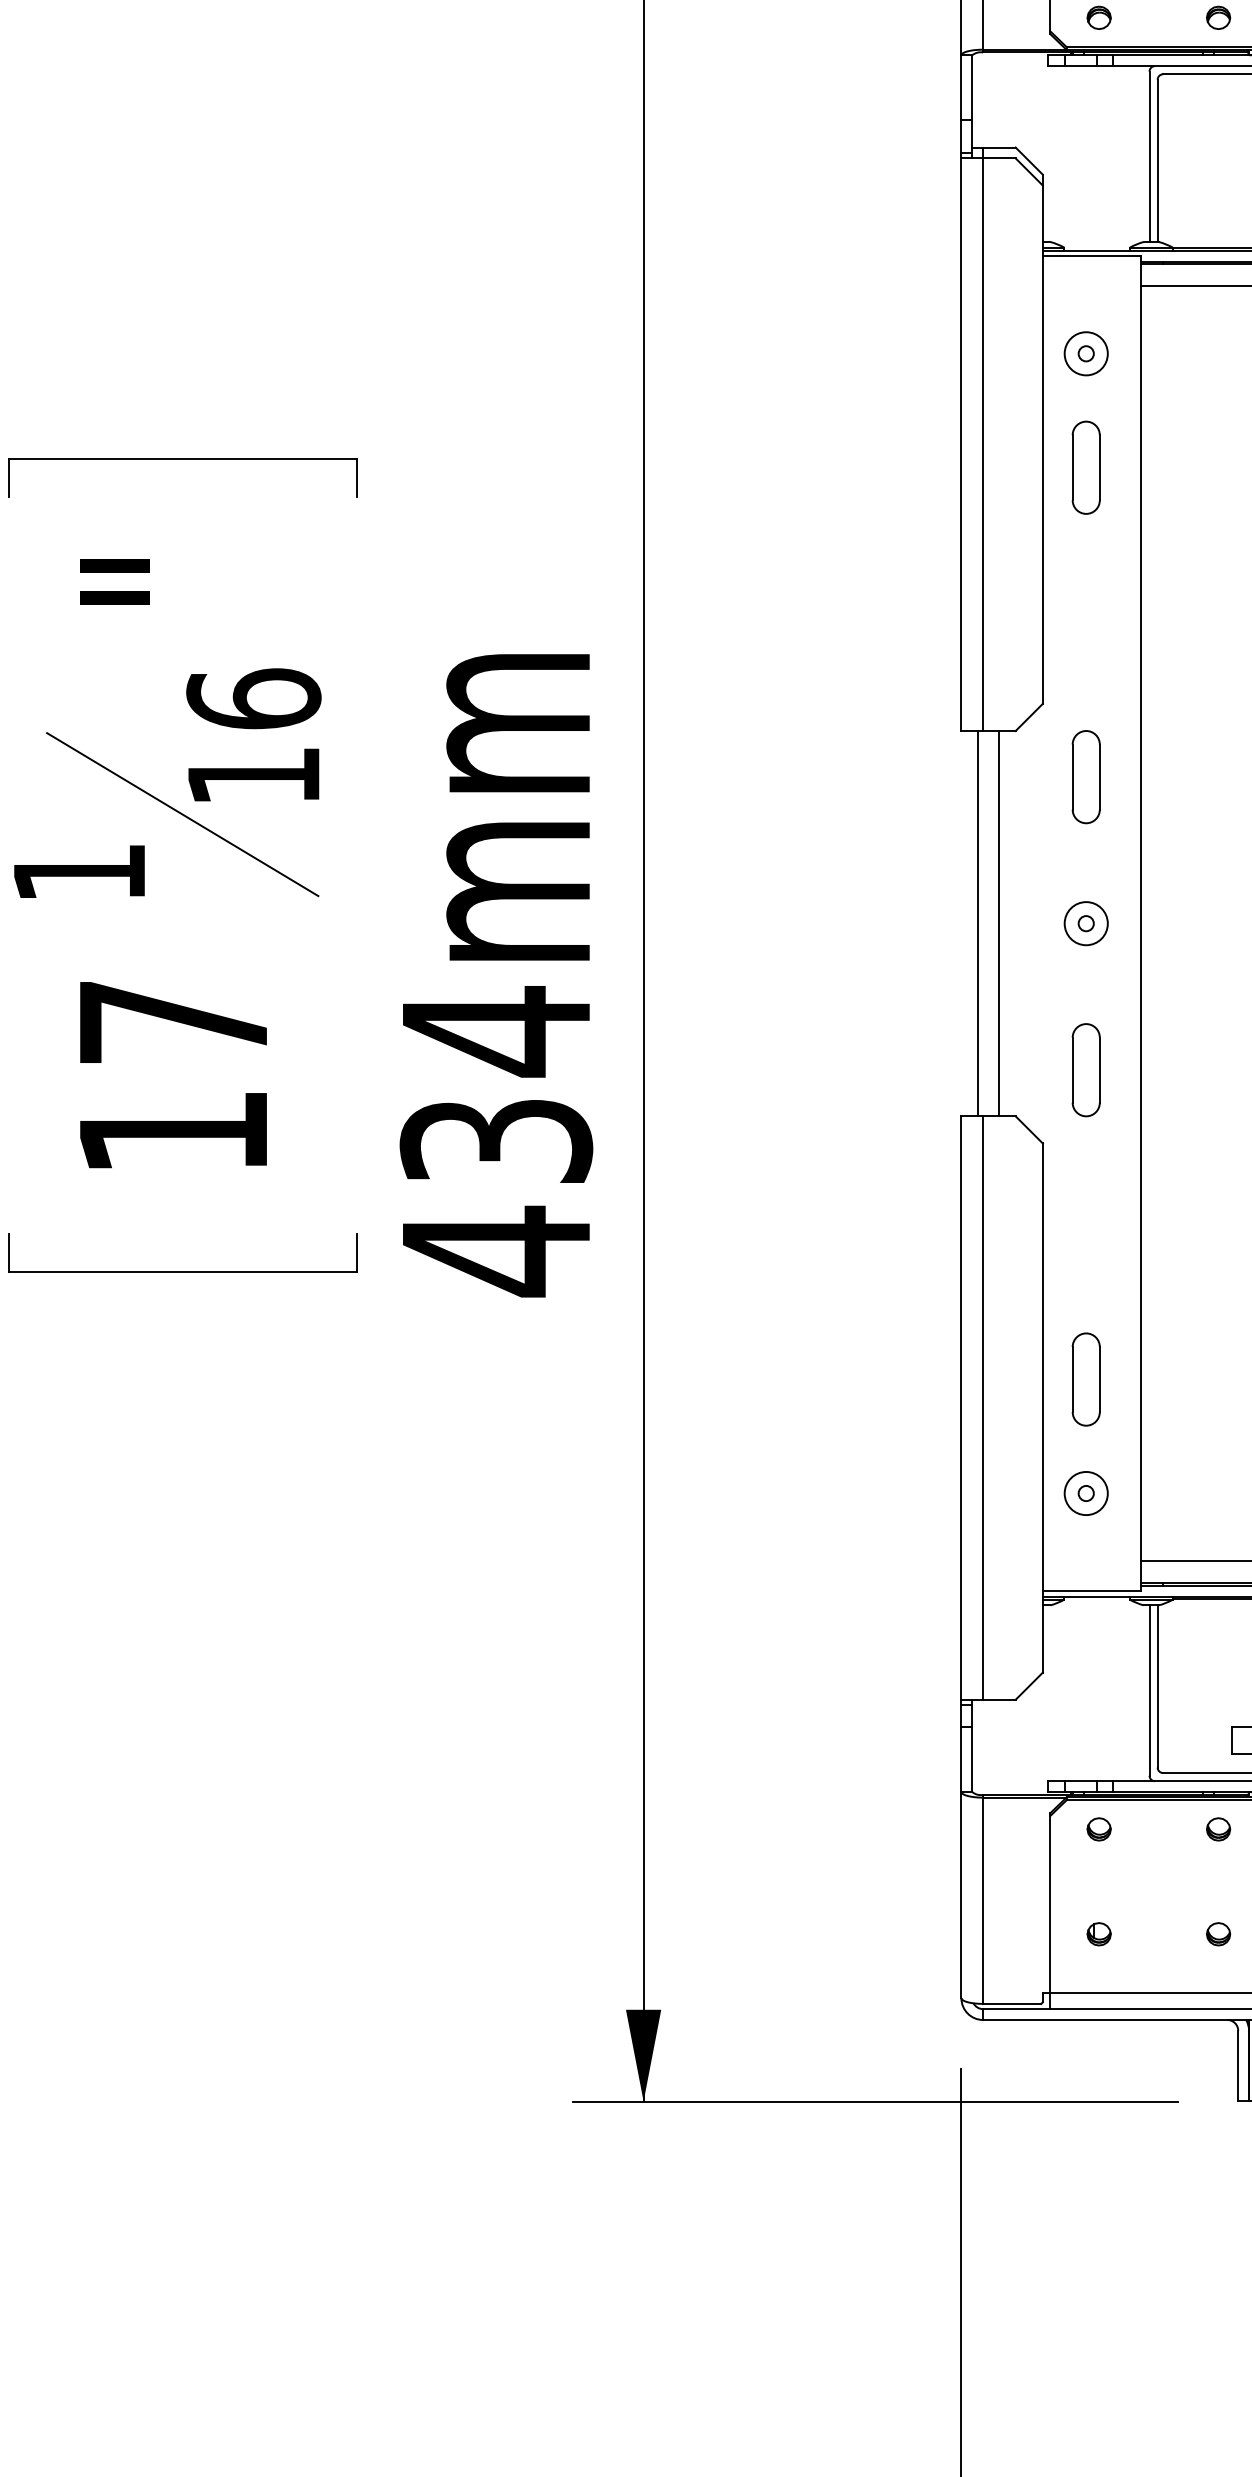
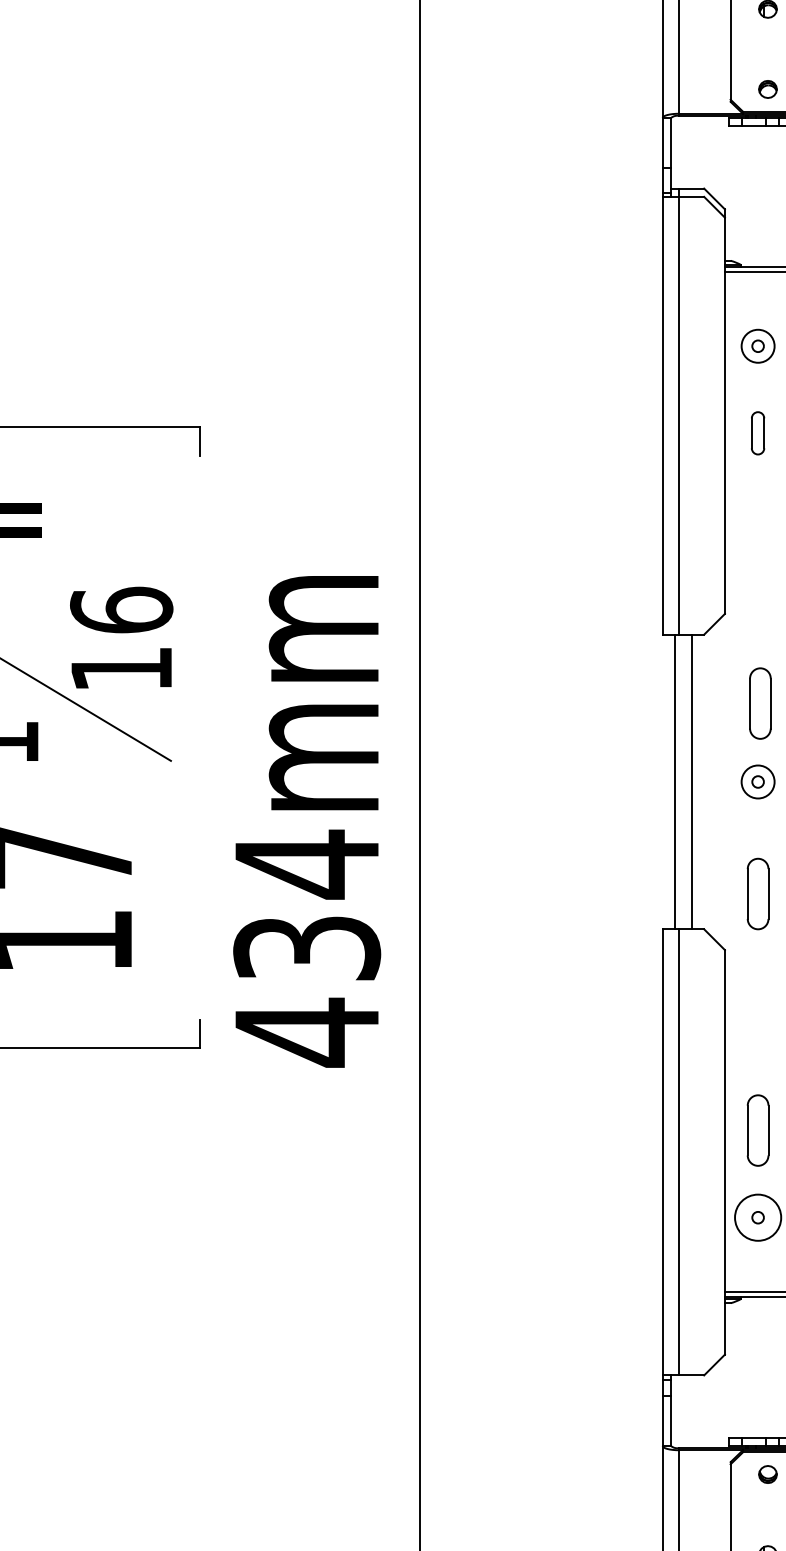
part: (1085, 467) -> (757, 433), size x0.6
part: (1085, 777) -> (759, 703), moved
circle: (1085, 1493) -> (757, 1217), size x1.4

